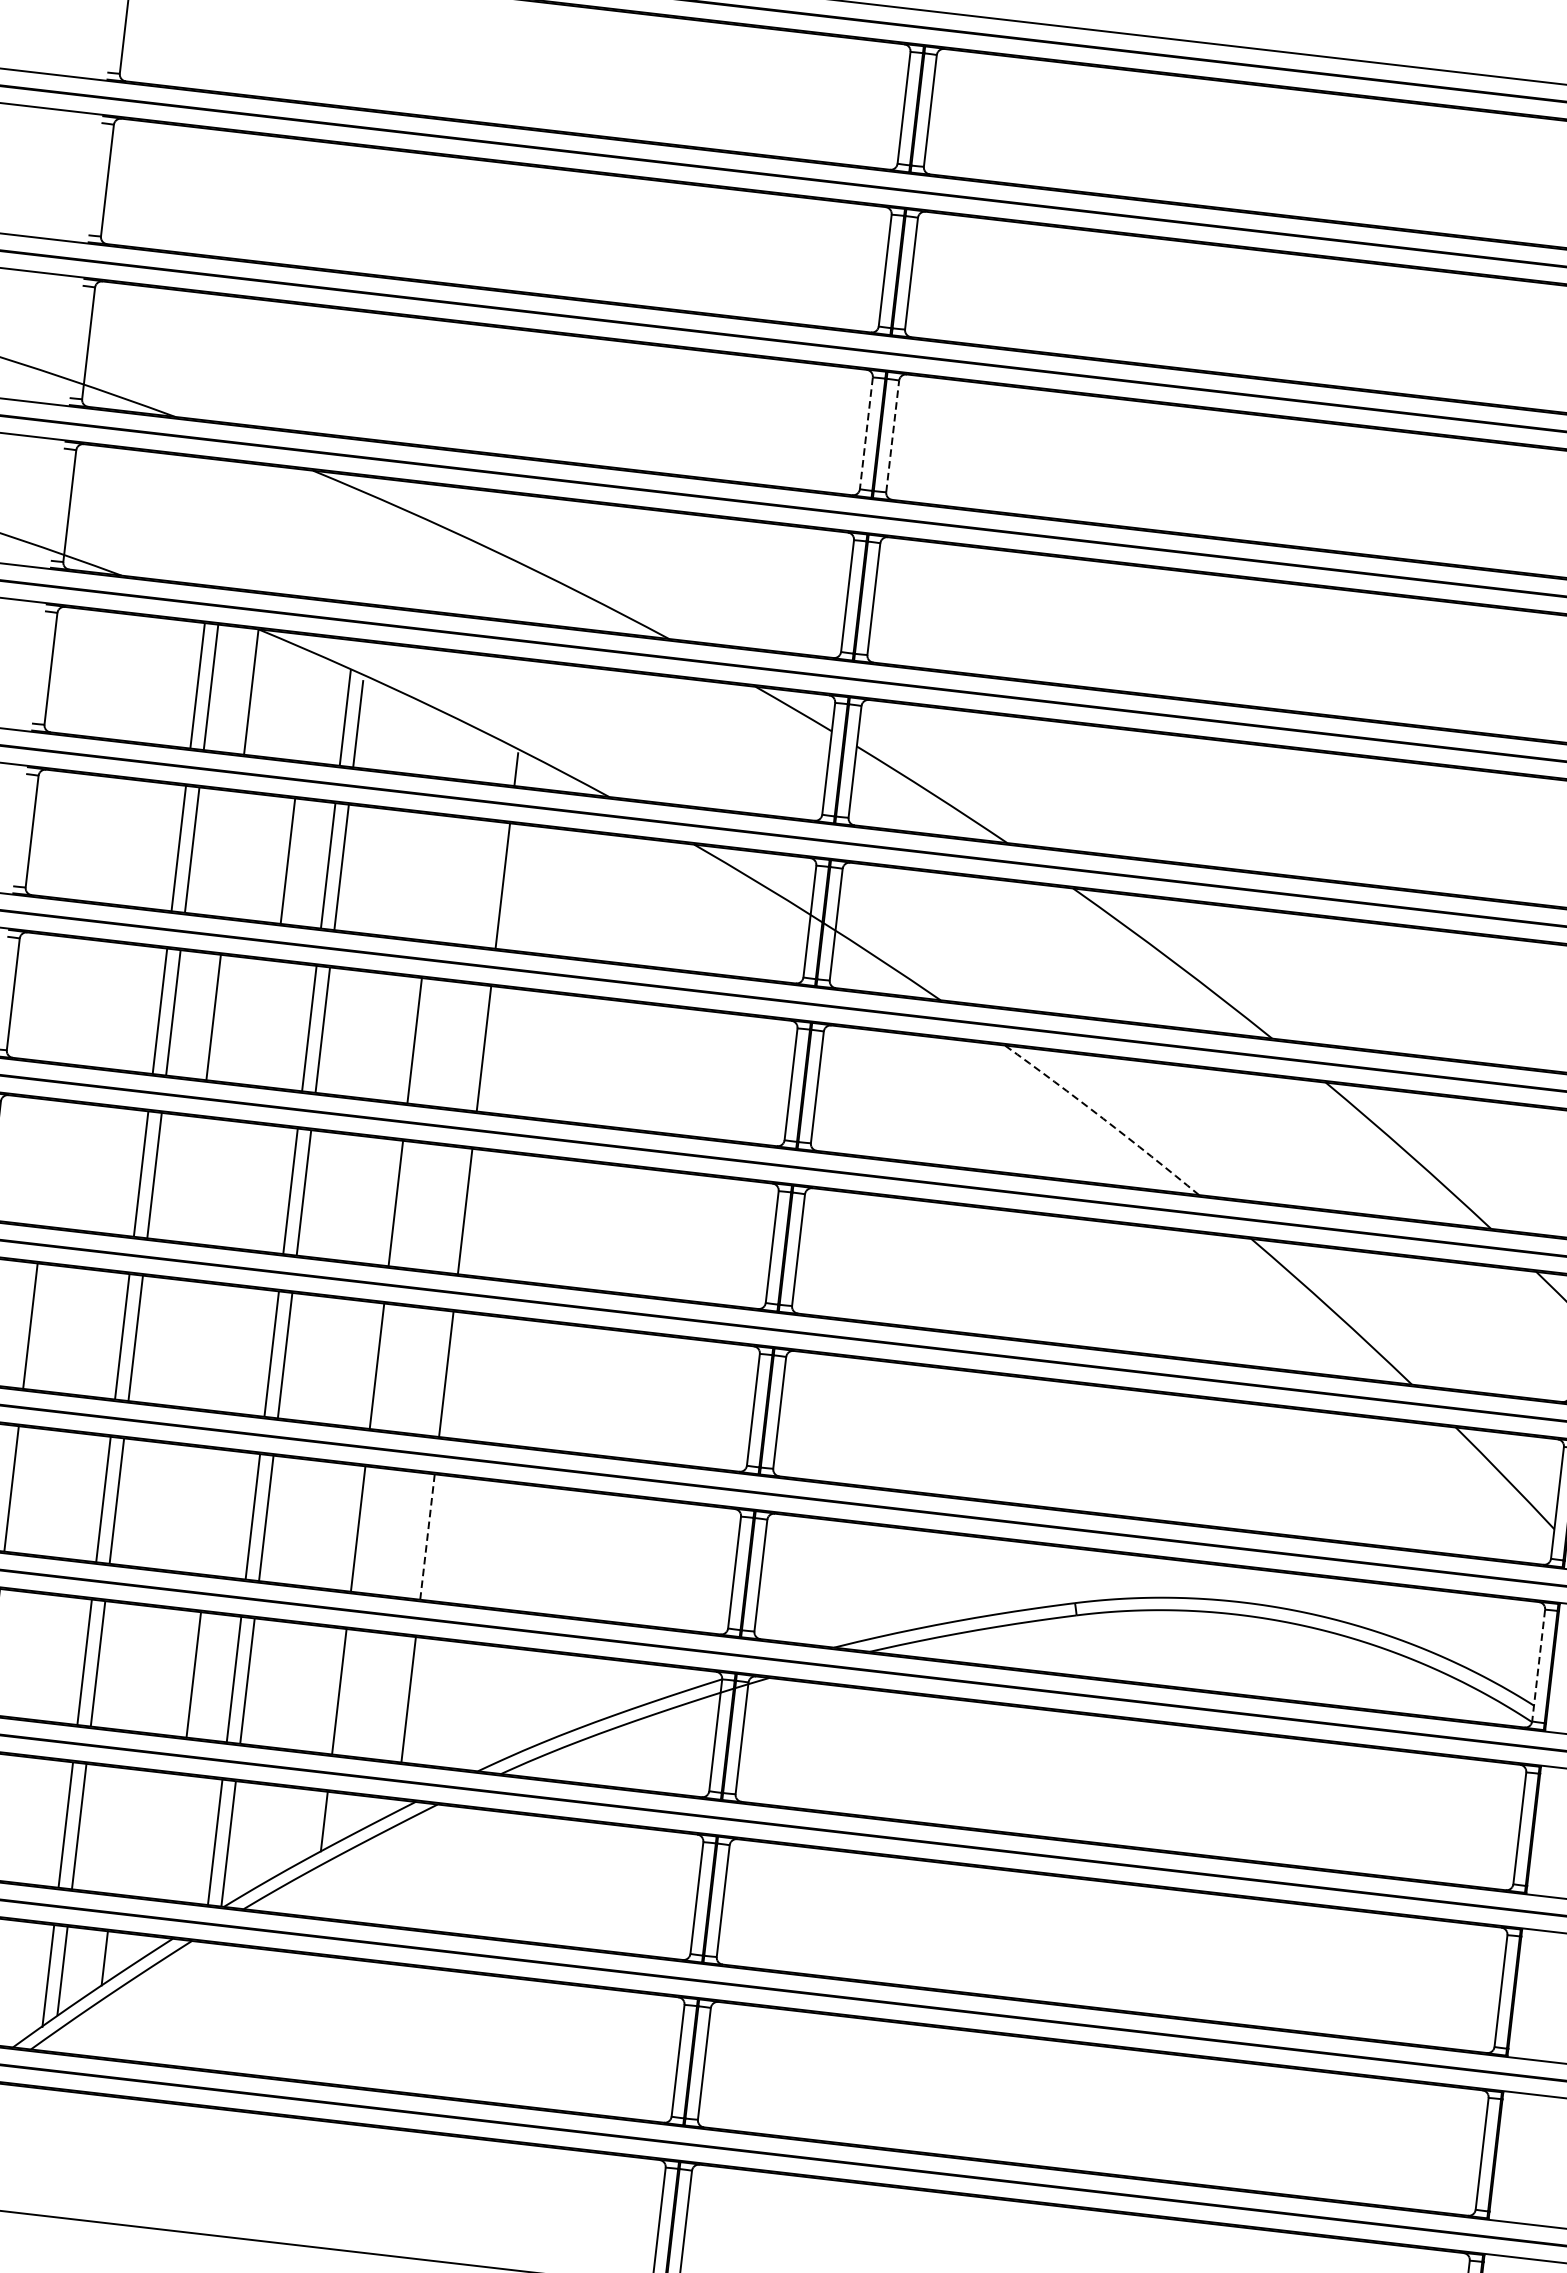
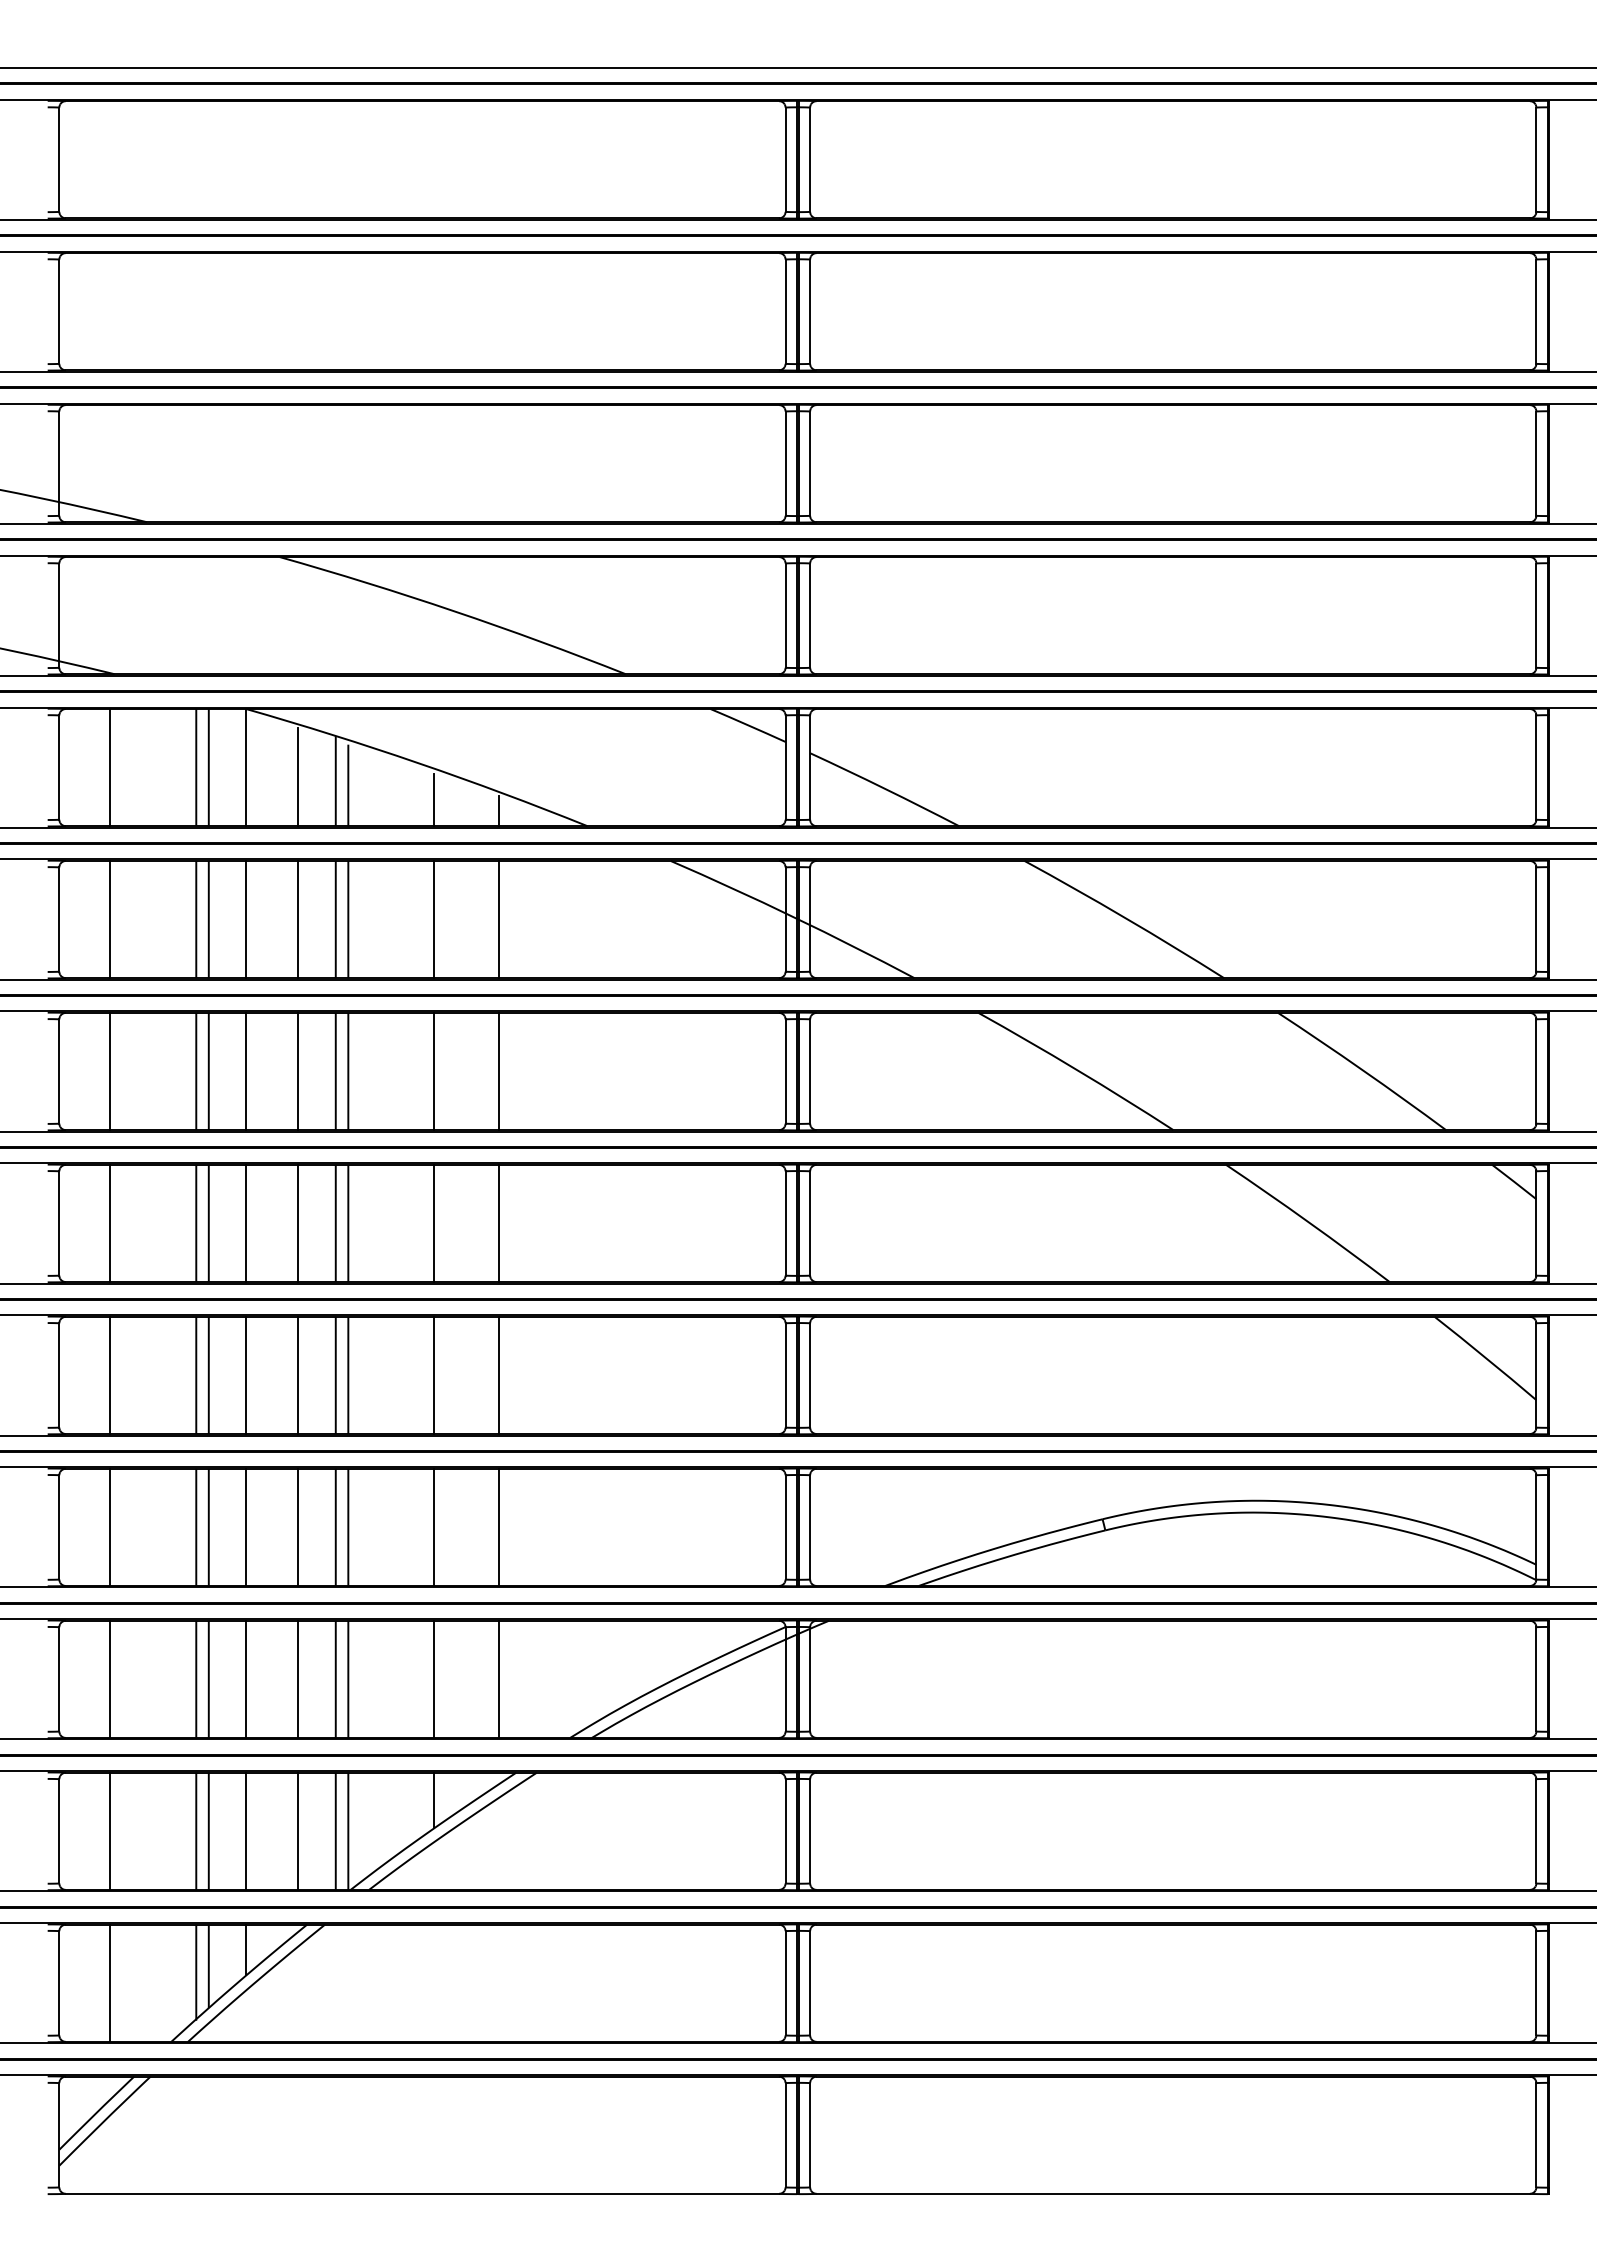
line: (866, 434) -> (785, 464), dashed -> solid
line: (893, 436) -> (810, 463), dashed -> solid
line: (105, 675) -> (110, 767), added
line: (305, 708) -> (298, 776), added
line: (448, 749) -> (434, 799), added
line: (86, 837) -> (110, 919), added
line: (232, 854) -> (246, 919), added
line: (433, 878) -> (434, 919), added
line: (68, 1000) -> (110, 1071), added
line: (269, 1023) -> (298, 1071), added
arc: (1102, 1118) -> (1076, 1069), dashed -> solid
line: (49, 1163) -> (110, 1223), added
line: (194, 1180) -> (246, 1223), added
line: (250, 1186) -> (298, 1223), added
line: (176, 1343) -> (246, 1375), added
line: (231, 1349) -> (298, 1375), added
line: (157, 1504) -> (246, 1526), added
line: (213, 1511) -> (298, 1526), added
line: (427, 1537) -> (498, 1527), dashed -> solid
line: (1538, 1665) -> (1536, 1527), dashed -> solid
line: (138, 1667) -> (246, 1678), added
line: (119, 1830) -> (246, 1830), added
line: (175, 1836) -> (298, 1830), added

